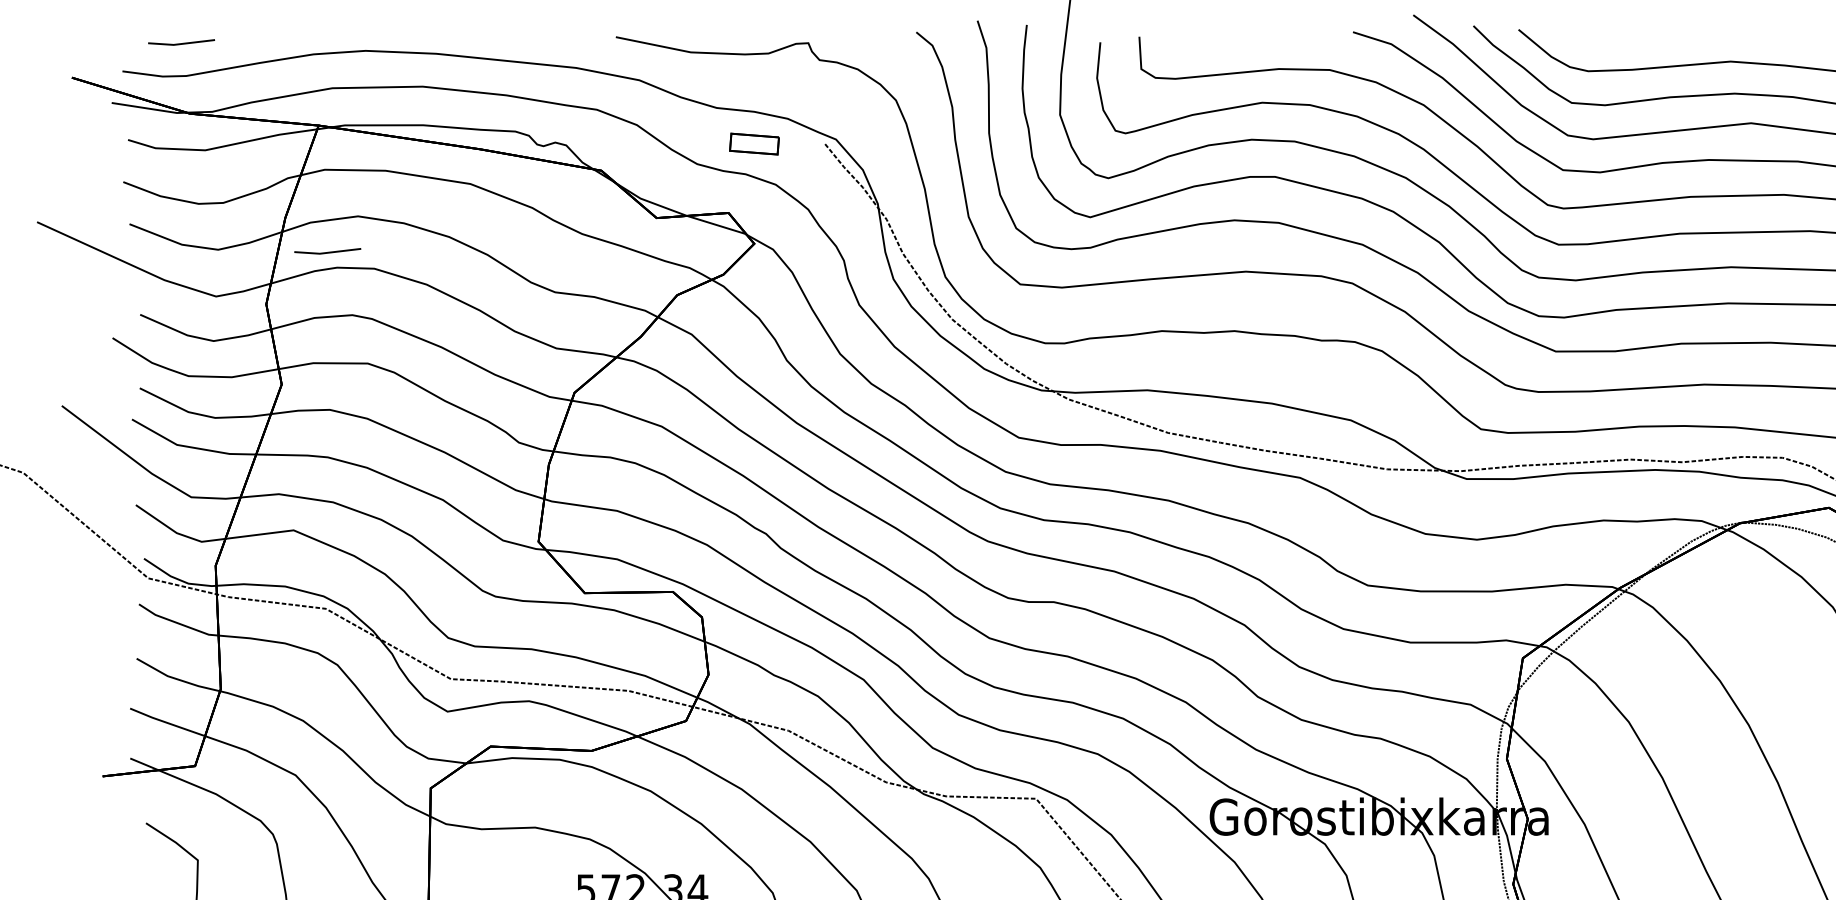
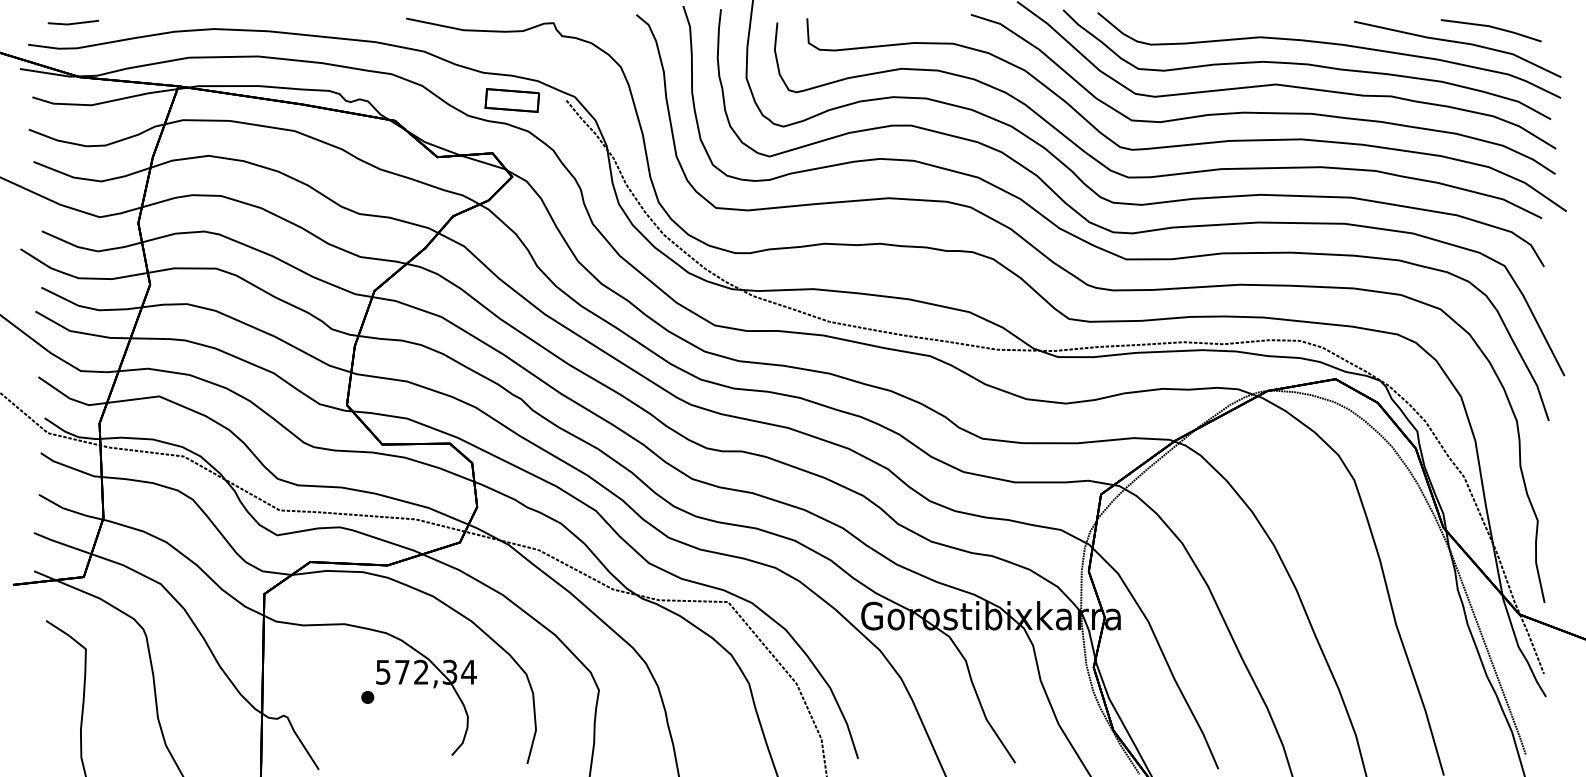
part: (754, 144) -> (512, 100), size x1.43
line: (327, 251) -> (185, 182), removed

